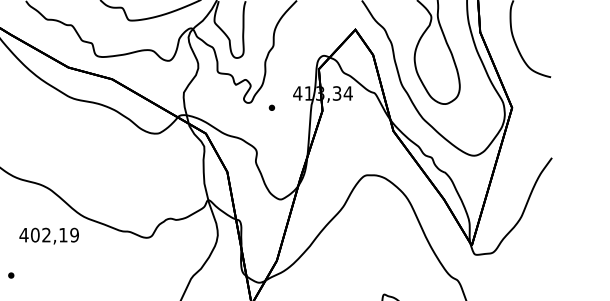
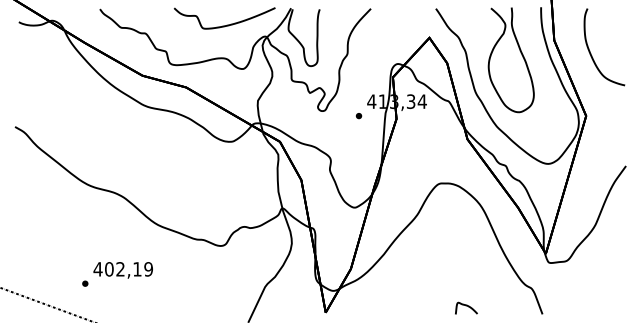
part: (271, 108) -> (358, 116), moved
text: (48, 236) -> (122, 270), moved

